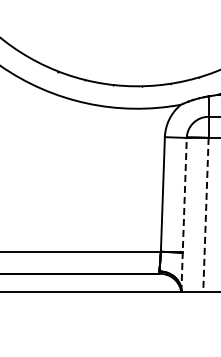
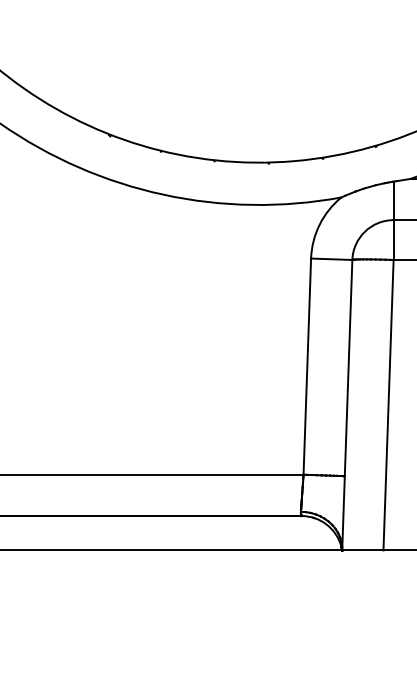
line: (184, 214) -> (348, 404), dashed -> solid
line: (205, 215) -> (387, 406), dashed -> solid

